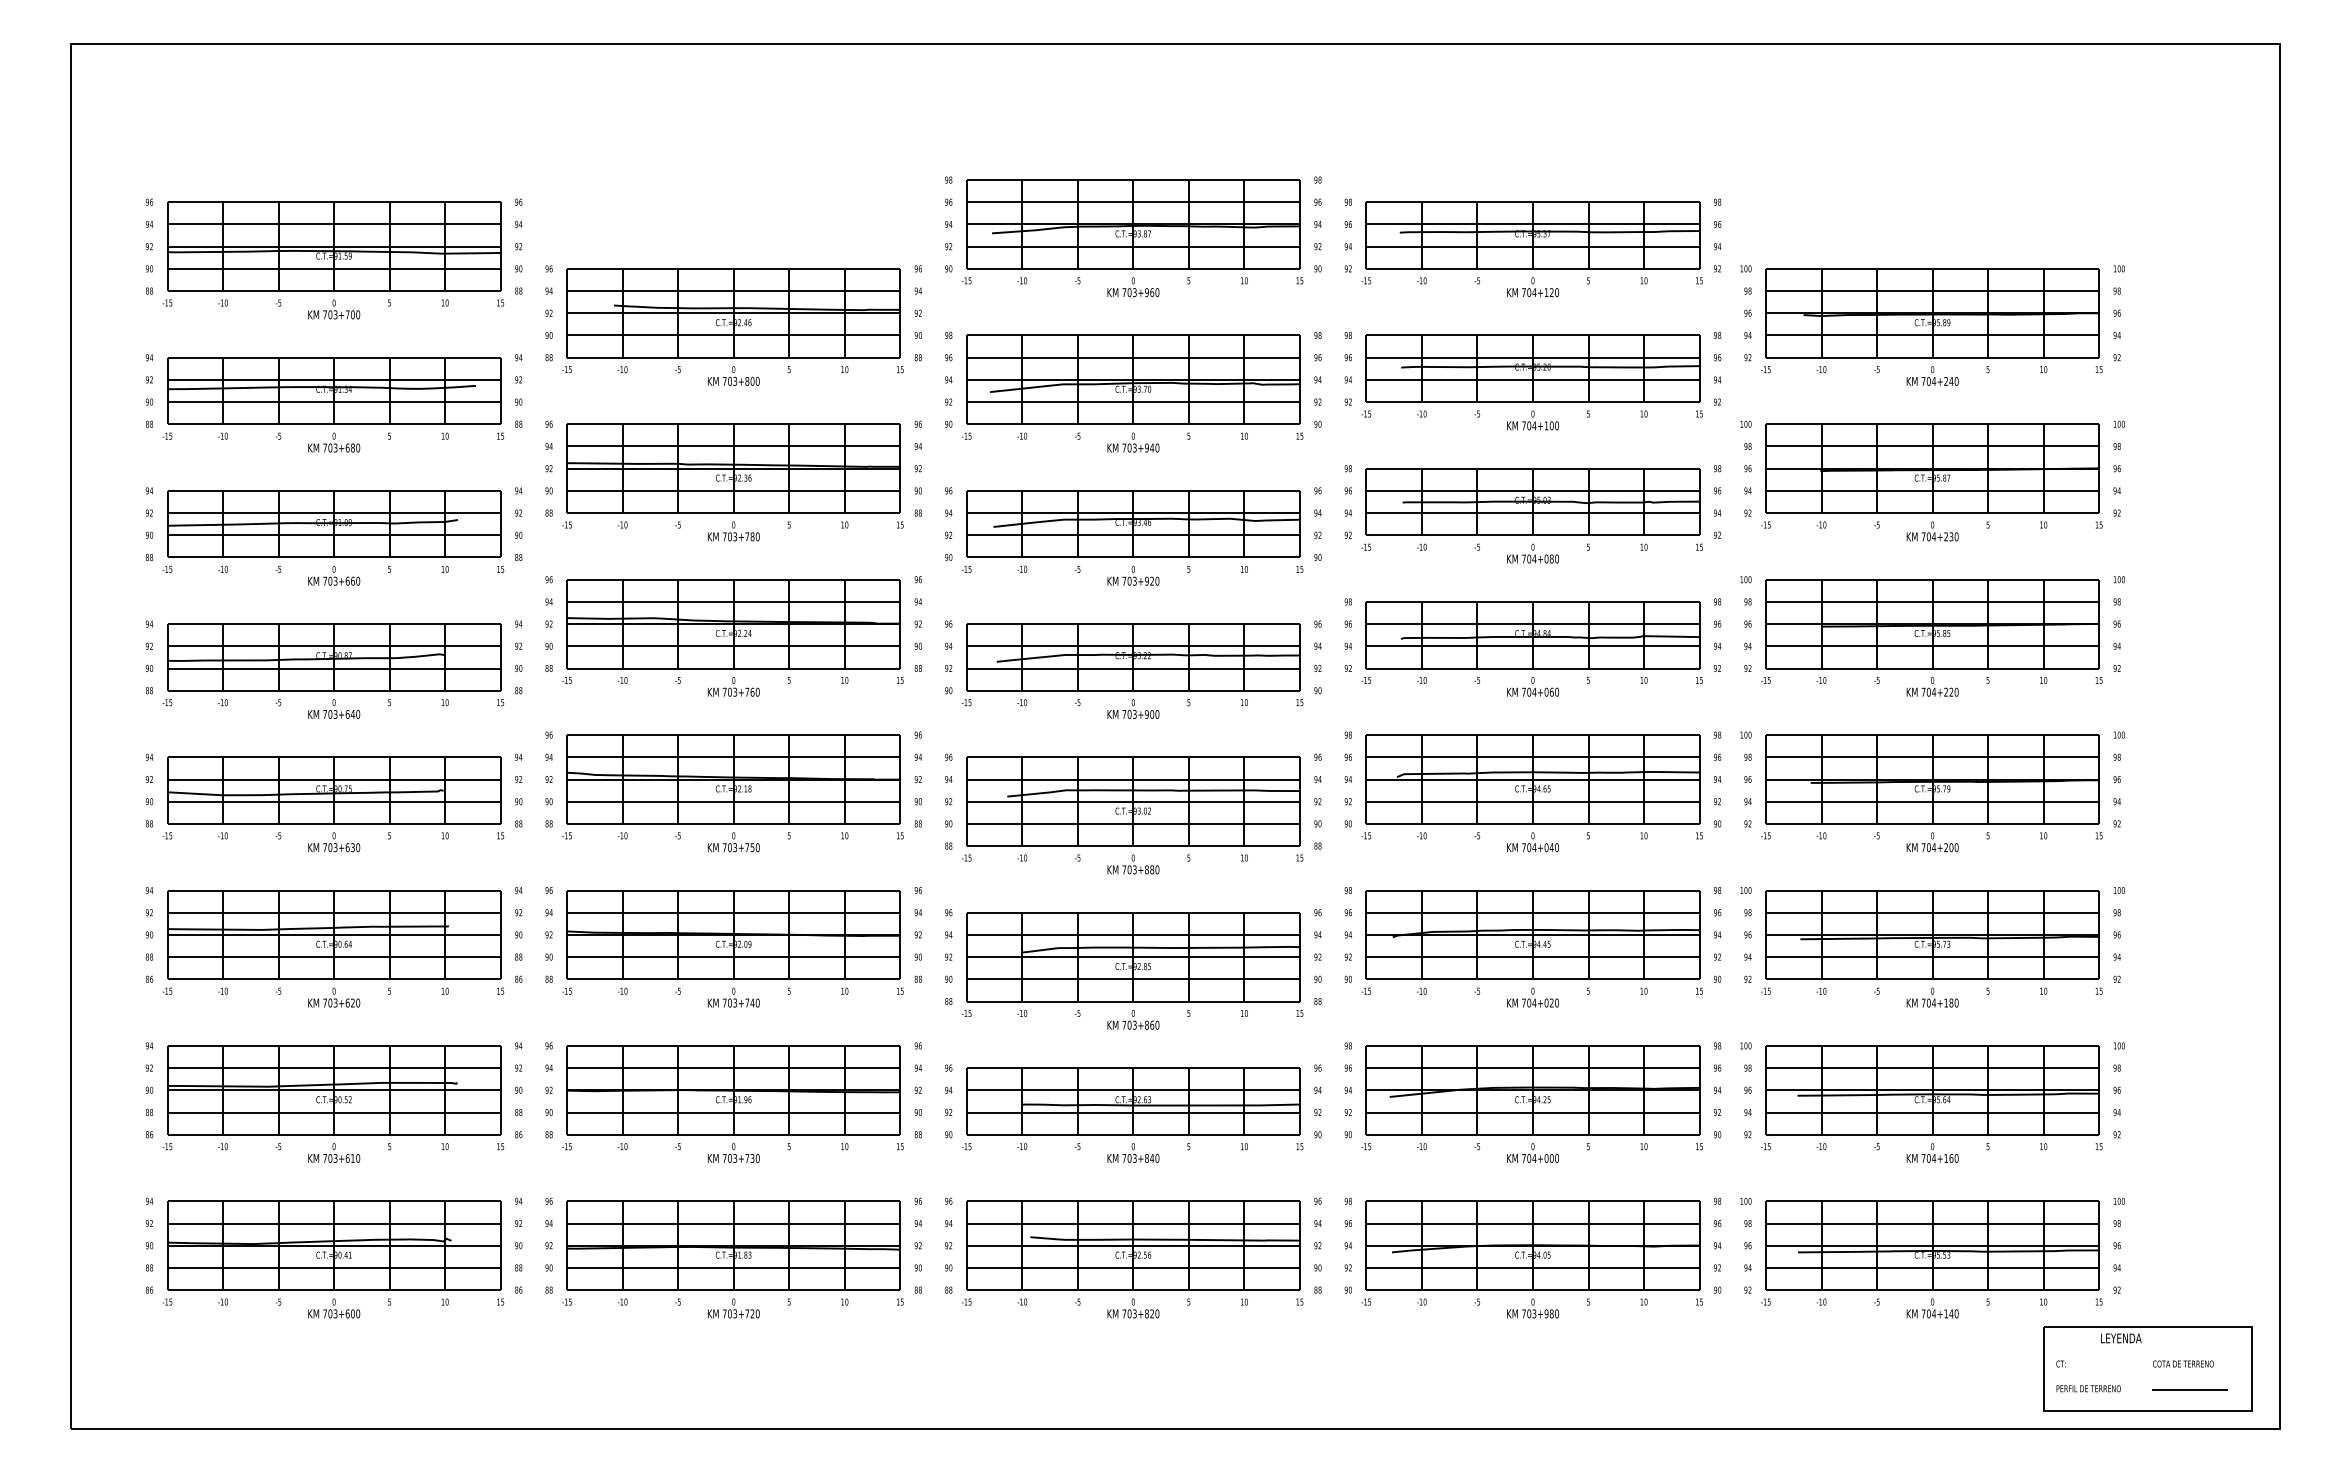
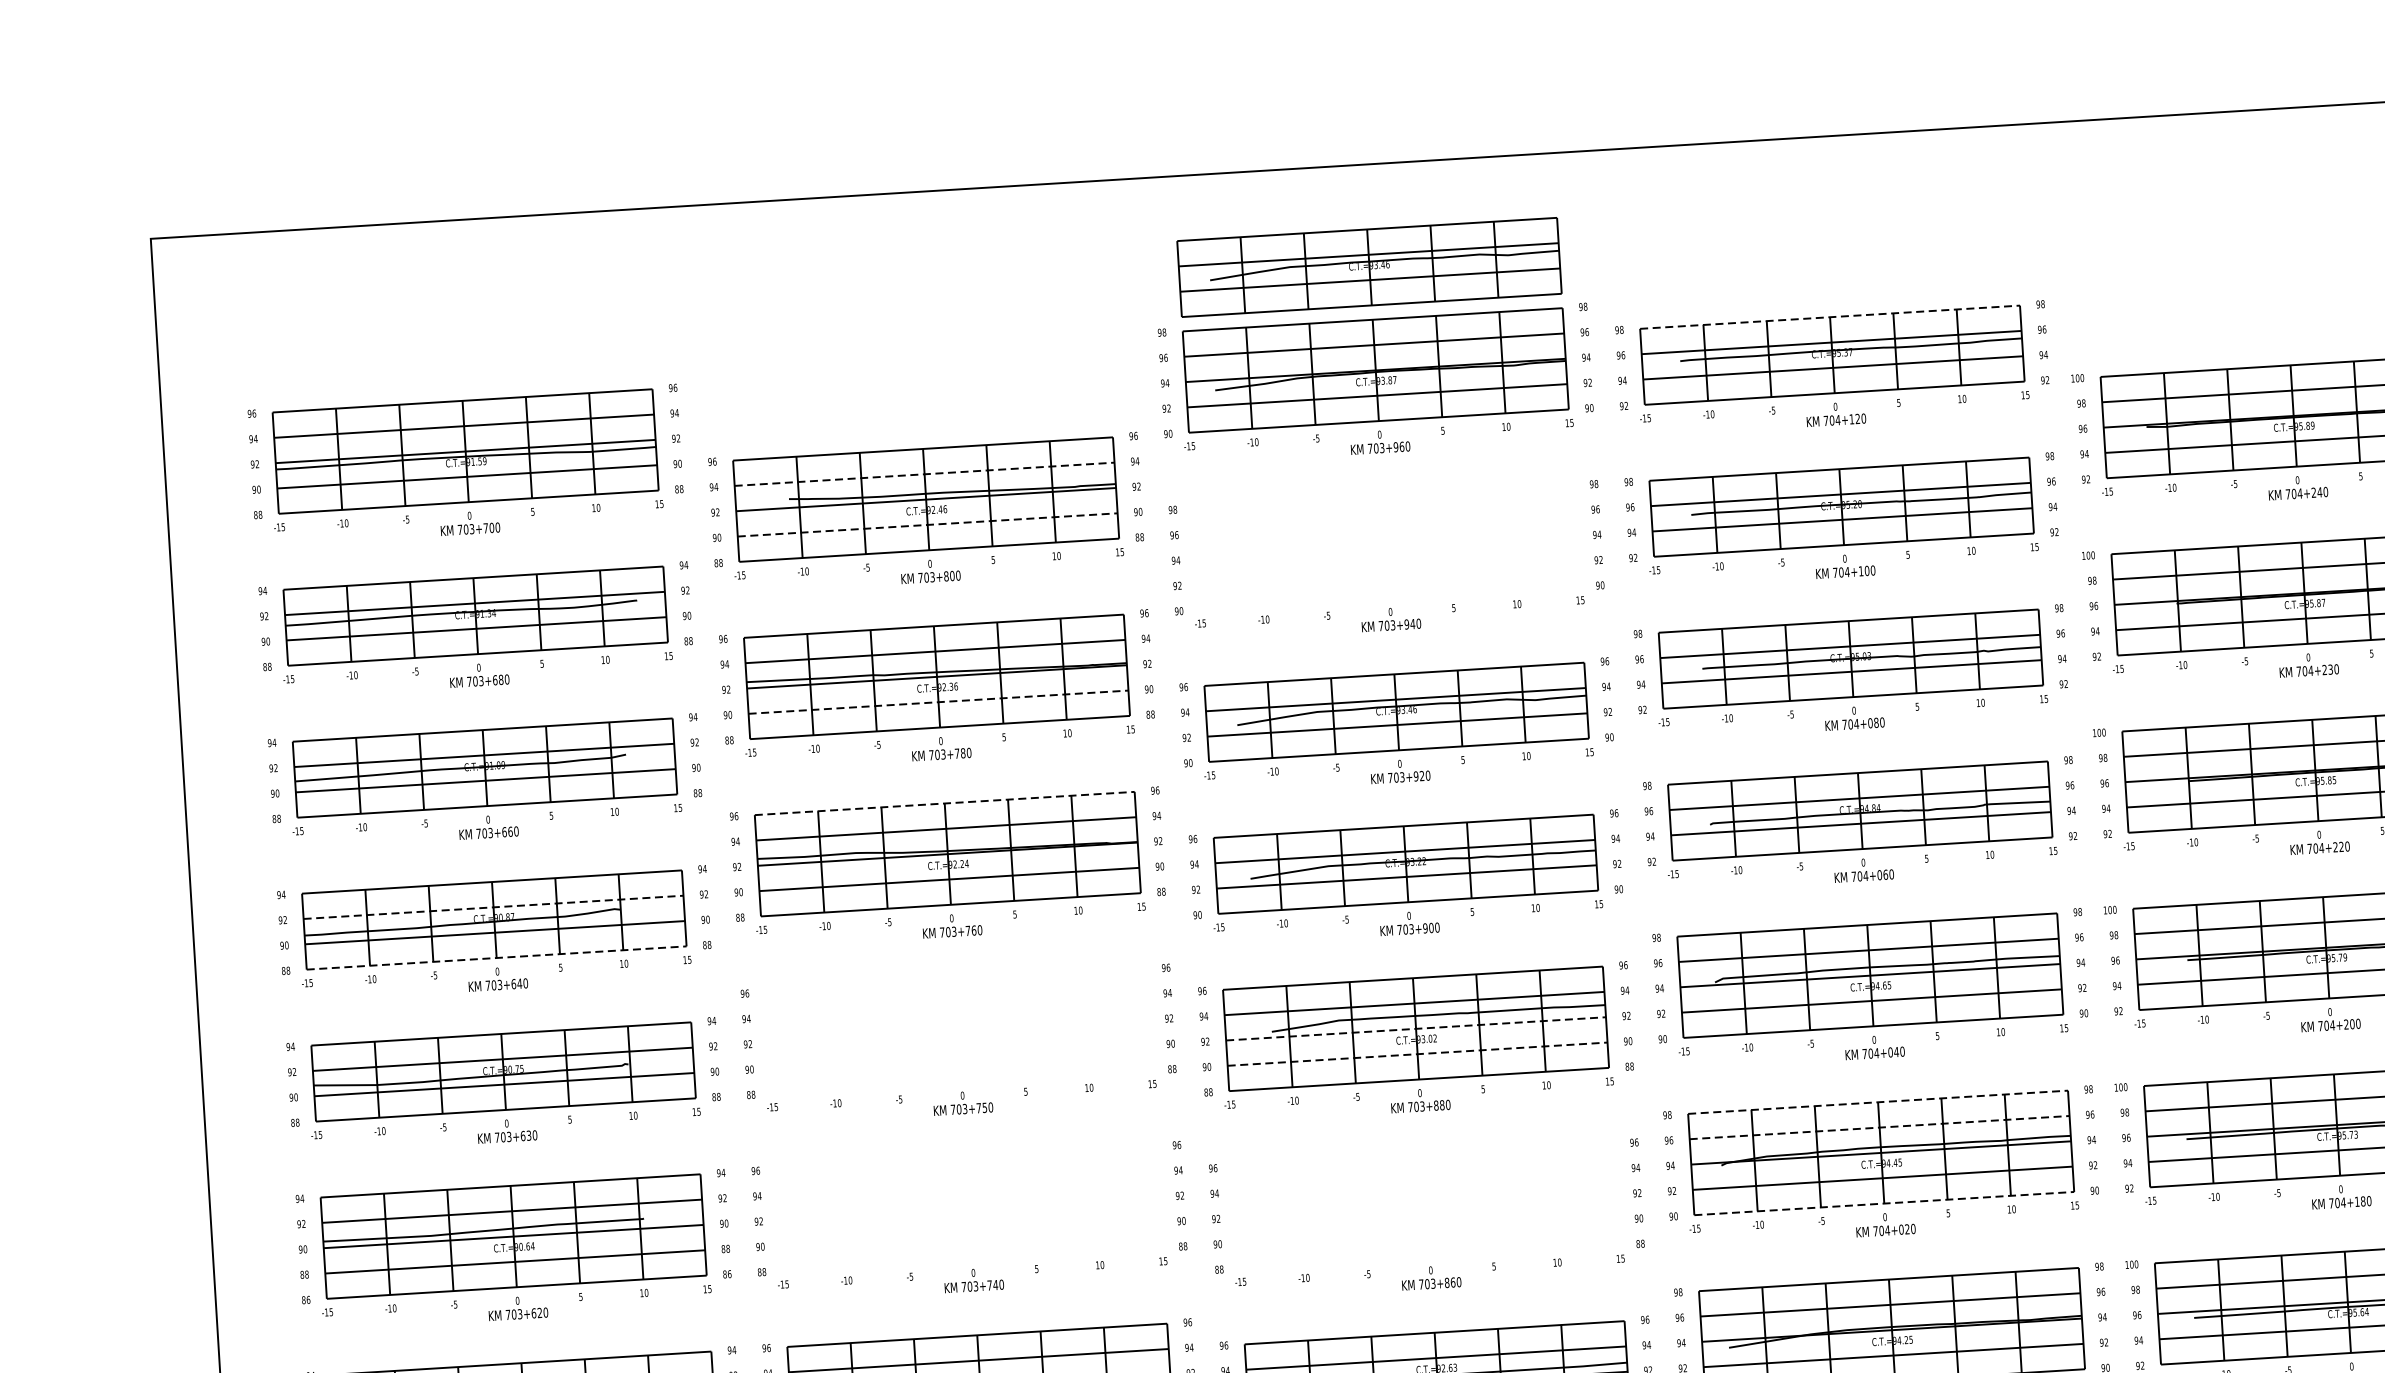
part: (1133, 133) -> (1369, 266), added
line: (1532, 202) -> (1829, 317), solid -> dashed
line: (733, 291) -> (924, 474), solid -> dashed
line: (733, 335) -> (927, 524), solid -> dashed
part: (1133, 379) -> (1386, 547), removed
line: (733, 490) -> (938, 701), solid -> dashed
line: (733, 579) -> (944, 803), solid -> dashed
line: (334, 646) -> (493, 907), solid -> dashed
line: (334, 690) -> (497, 957), solid -> dashed
part: (733, 779) -> (958, 1031), removed
line: (1133, 801) -> (1416, 1028), solid -> dashed
line: (1133, 823) -> (1417, 1053), solid -> dashed
line: (1532, 890) -> (1877, 1102), solid -> dashed
line: (1532, 912) -> (1879, 1127), solid -> dashed
part: (733, 934) -> (969, 1208), removed
part: (1133, 957) -> (1427, 1206), removed
line: (1532, 979) -> (1883, 1203), solid -> dashed

